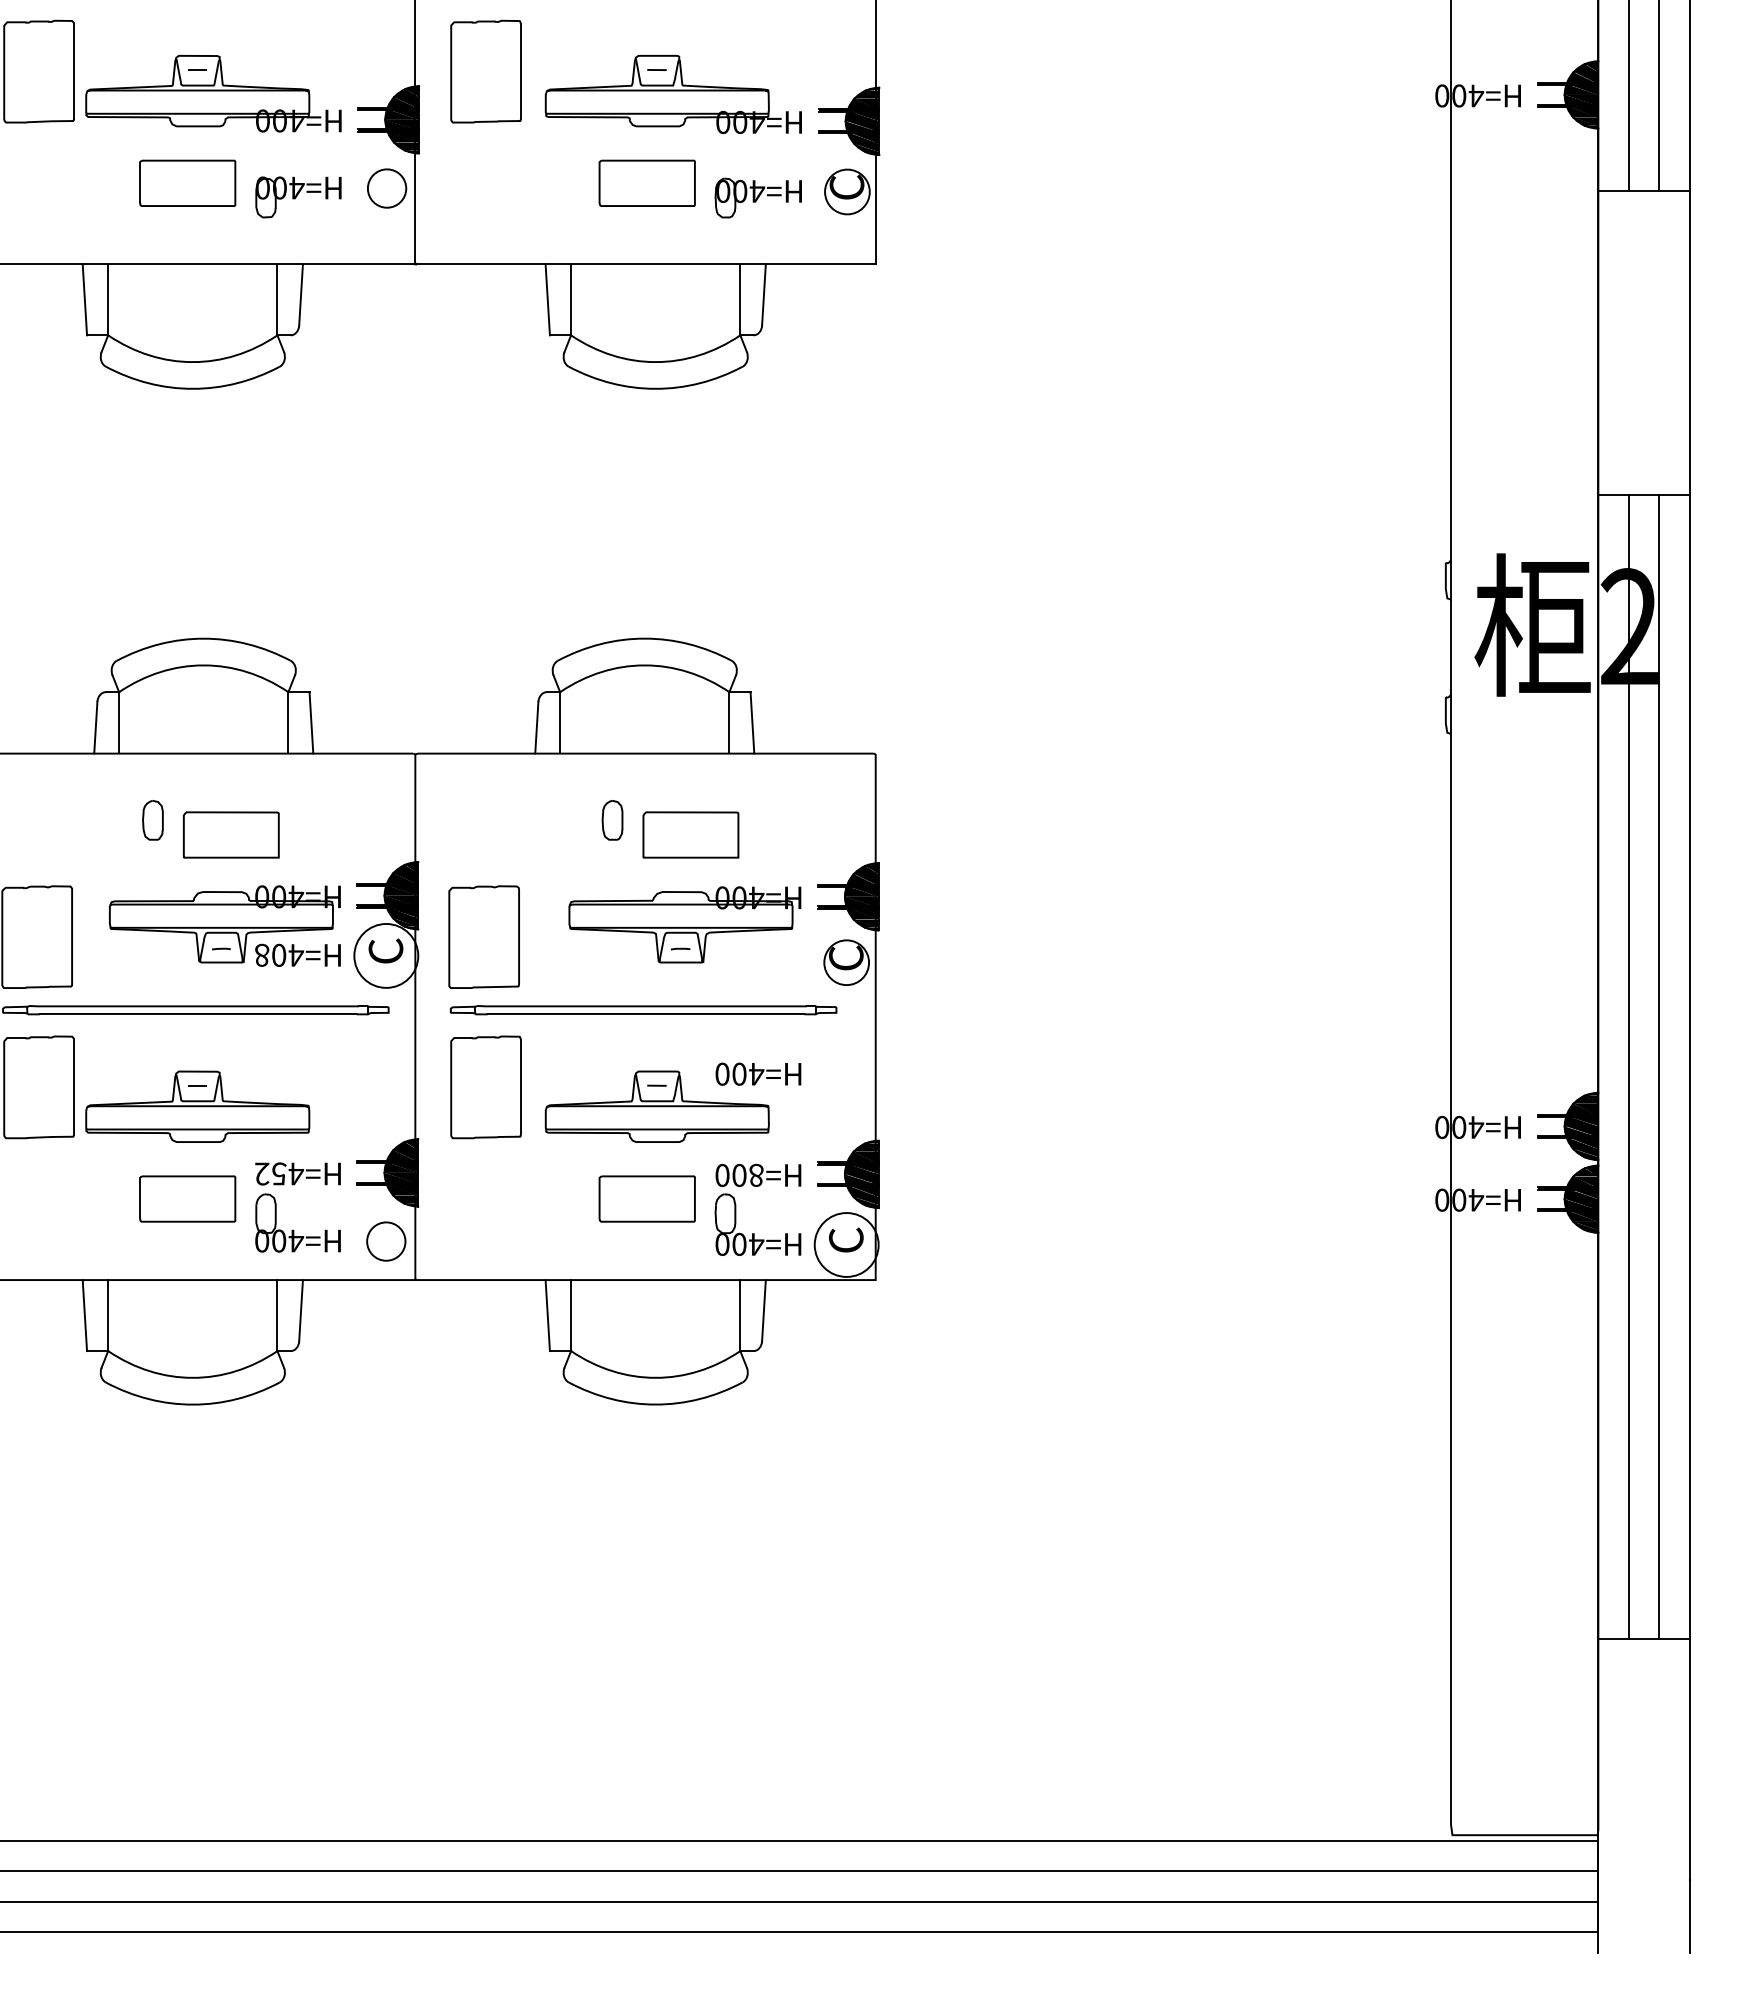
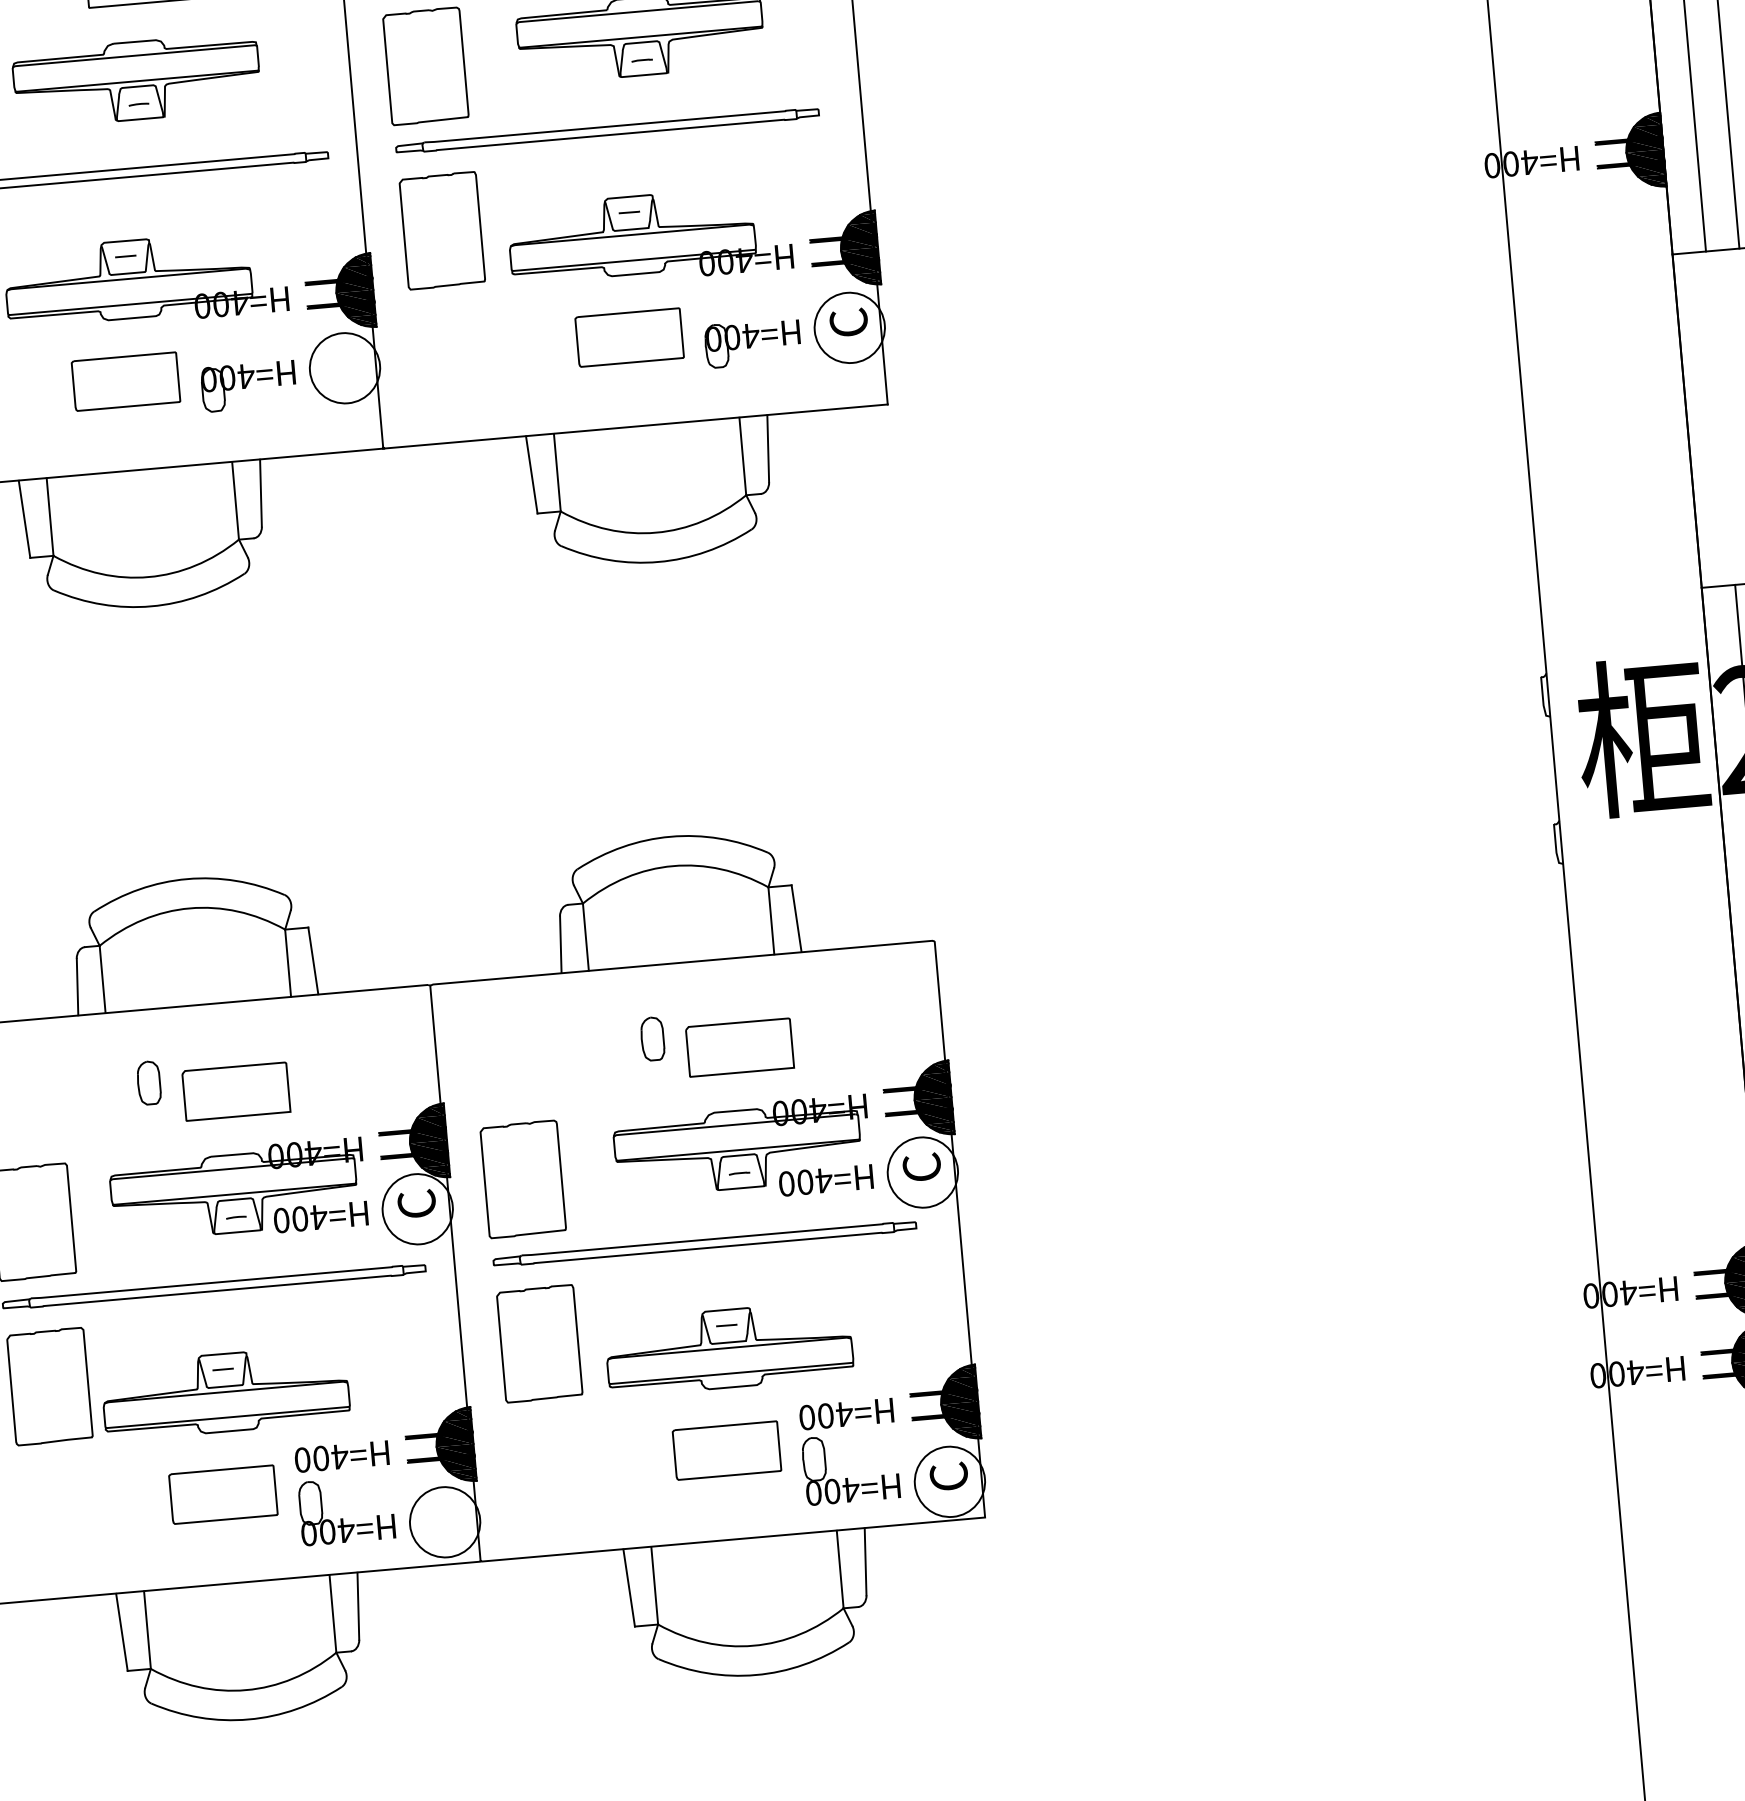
circle: (387, 188) -> (345, 368), size x1.67
circle: (847, 191) -> (849, 327), size x1.43
text: (262, 955) -> (282, 1220), H=408 -> H=400
circle: (846, 962) -> (922, 1172), size x1.43
text: (758, 1073) -> (826, 1179), moved
text: (270, 1173) -> (311, 1458), H=452 -> H=400
text: (756, 1174) -> (844, 1413), H=800 -> H=400
circle: (386, 1241) -> (445, 1522), size x1.67

